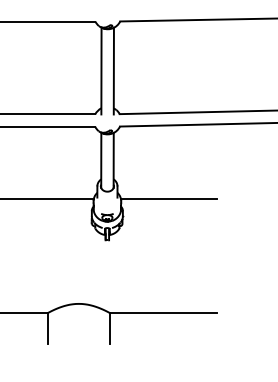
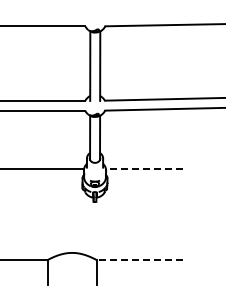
line: (167, 198) -> (143, 168), solid -> dashed
line: (162, 313) -> (139, 260), solid -> dashed

